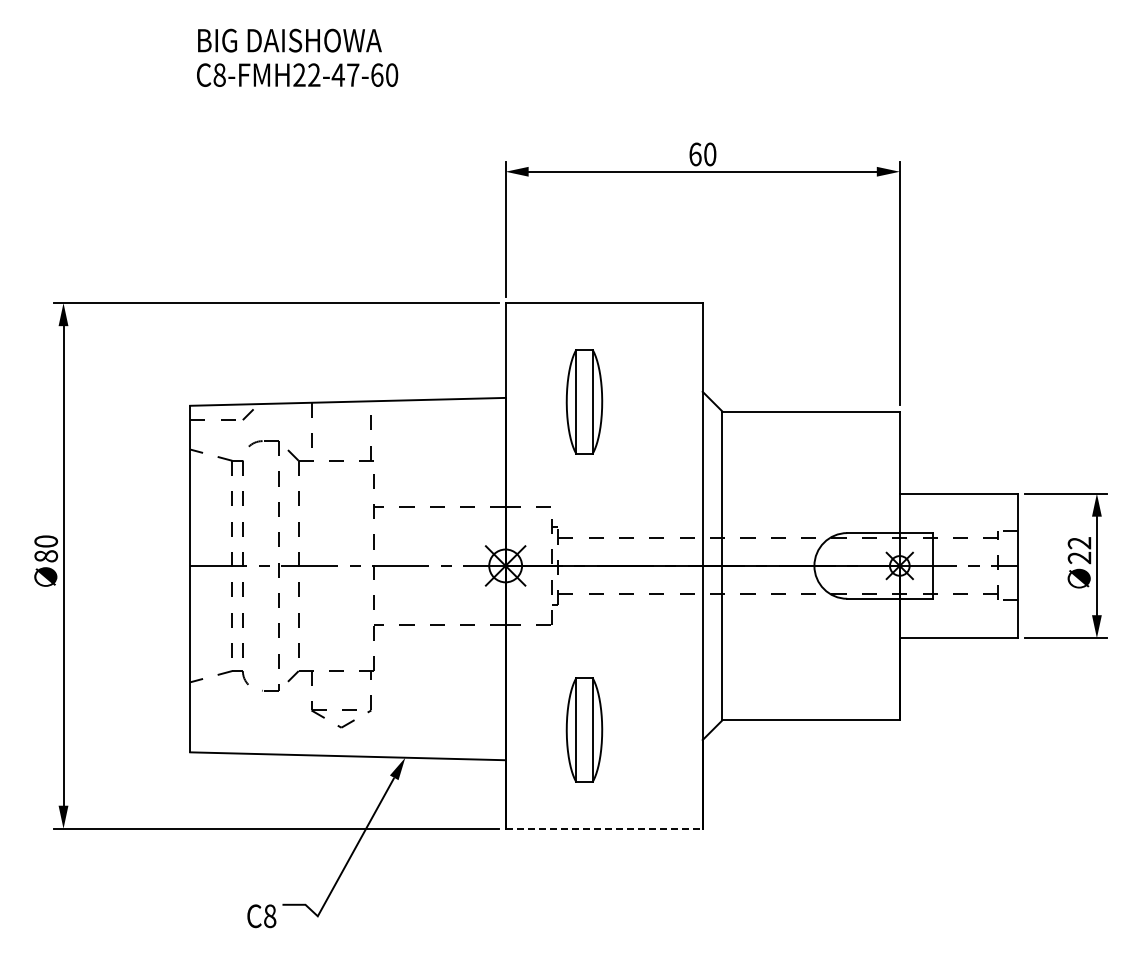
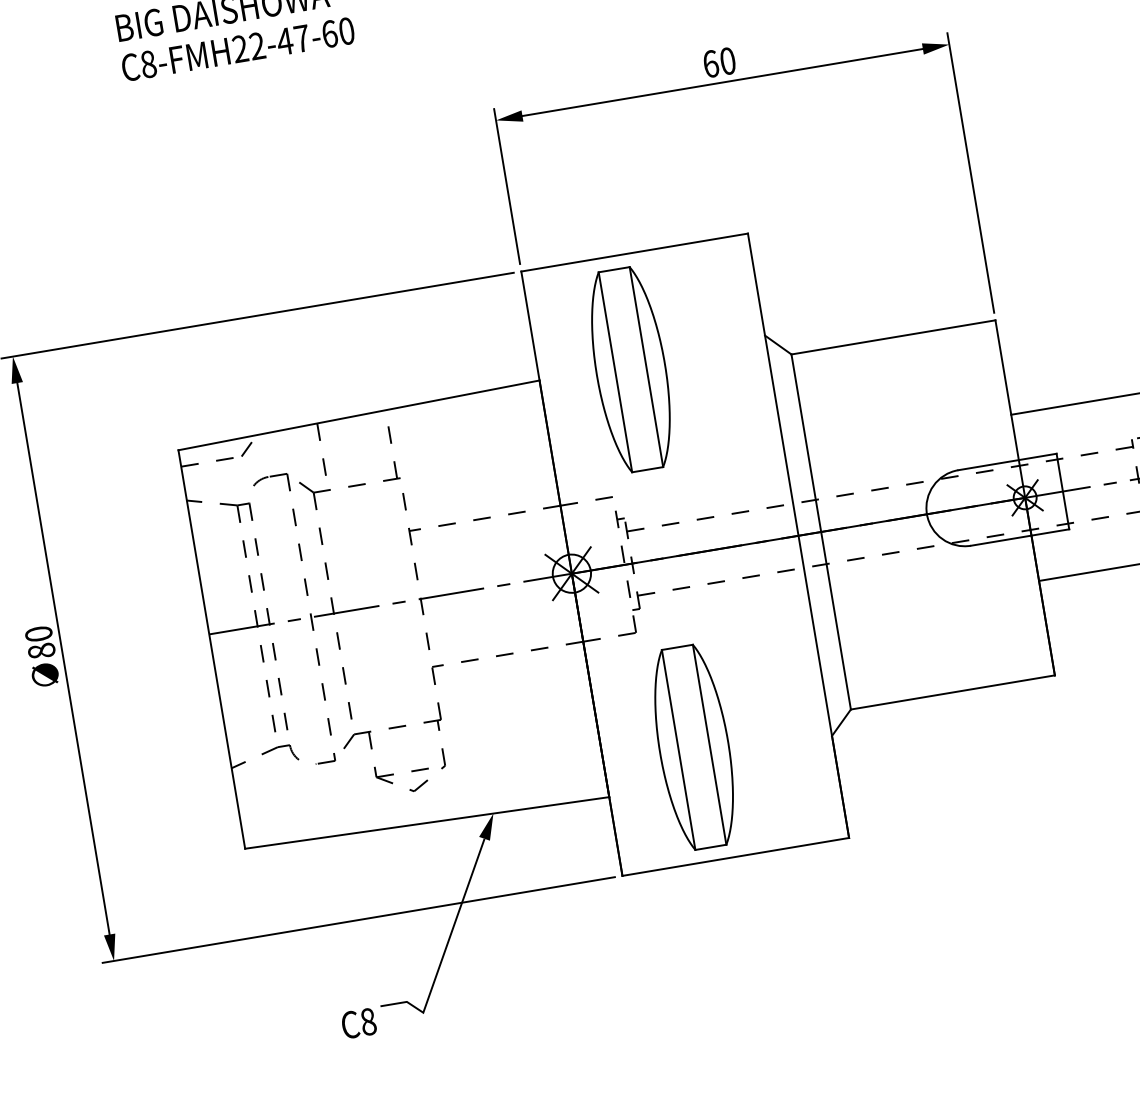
part: (584, 401) -> (630, 369), size x1.67
part: (584, 729) -> (694, 746), size x1.67
line: (604, 828) -> (736, 856), dashed -> solid

